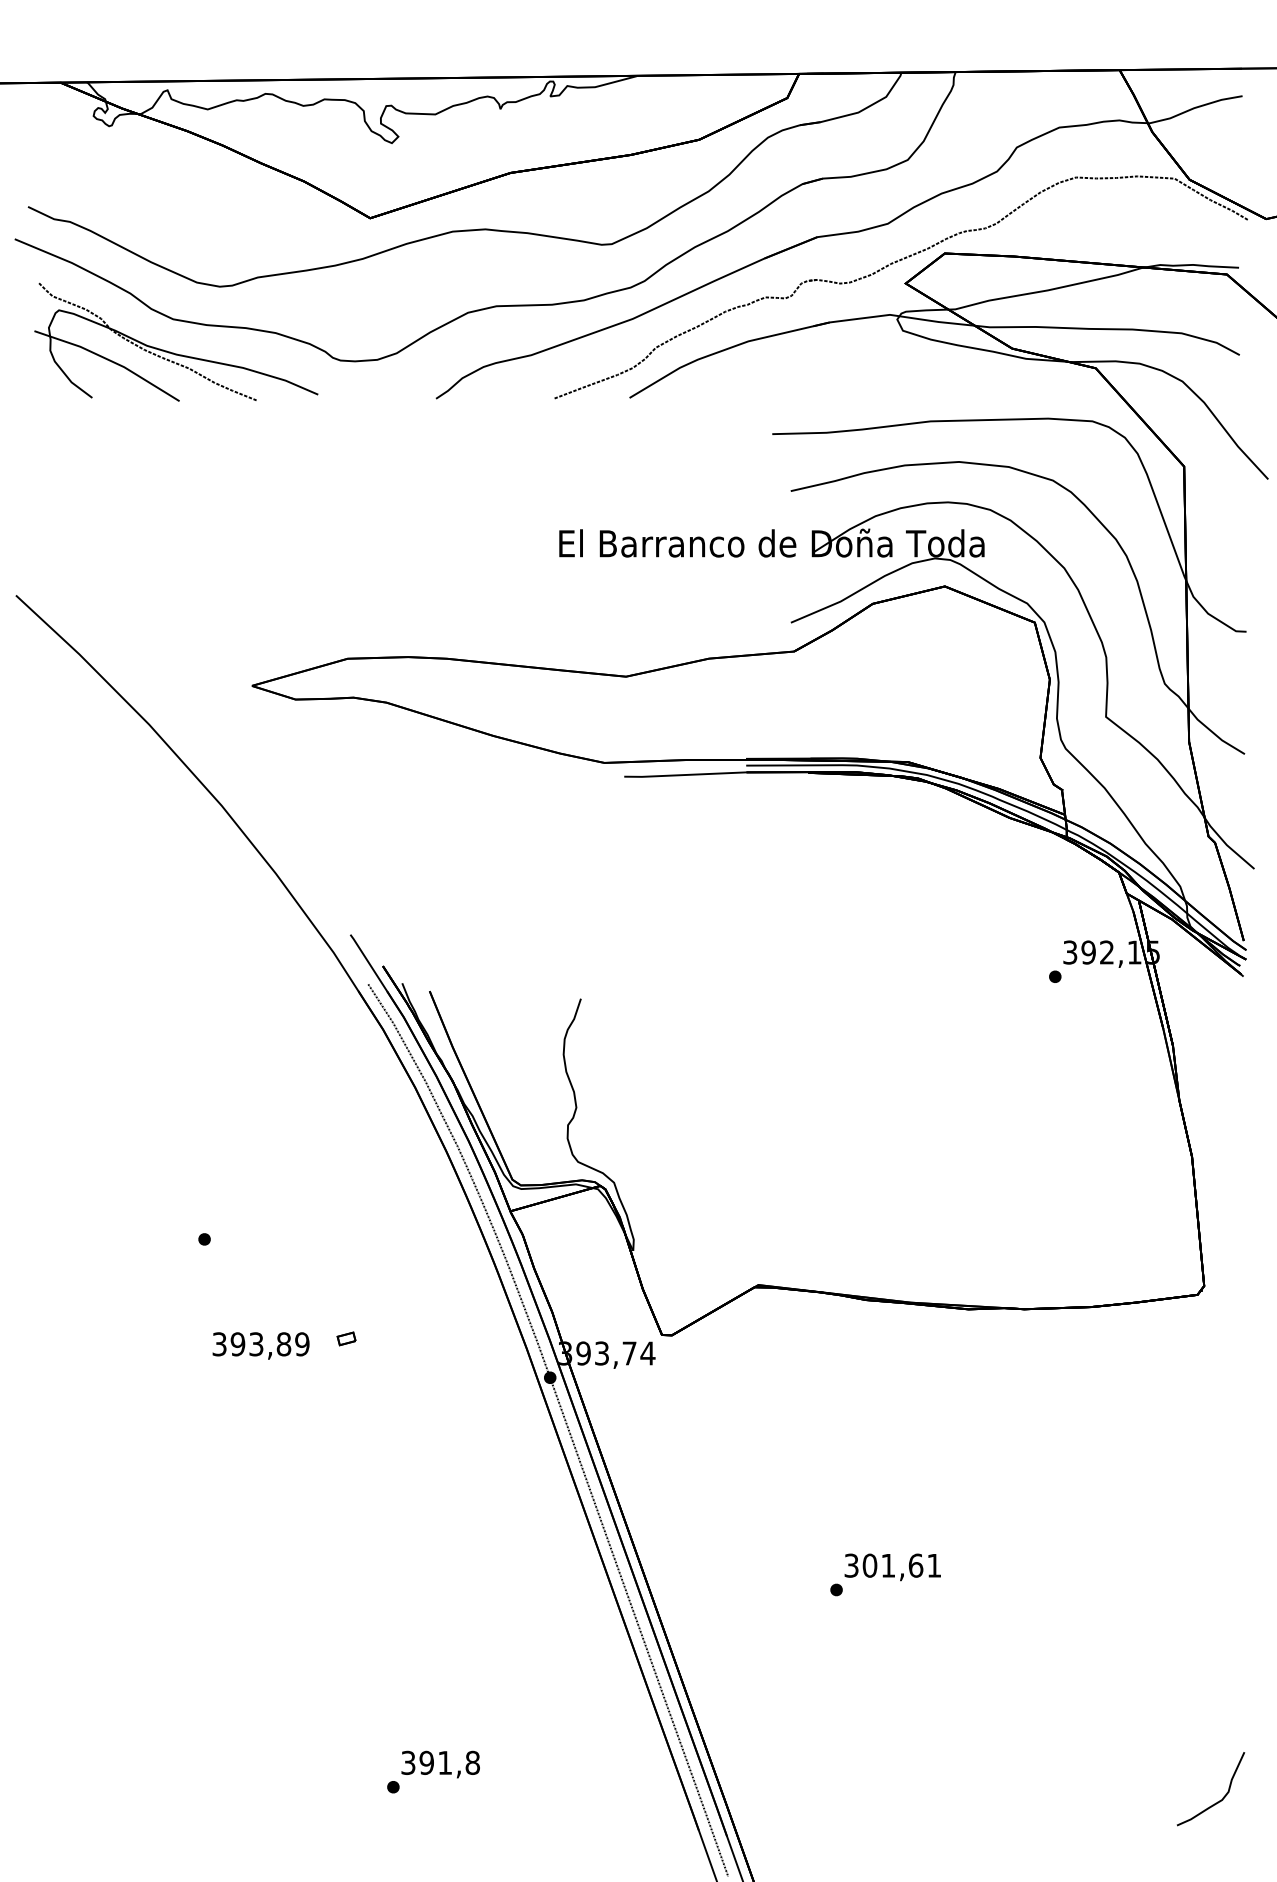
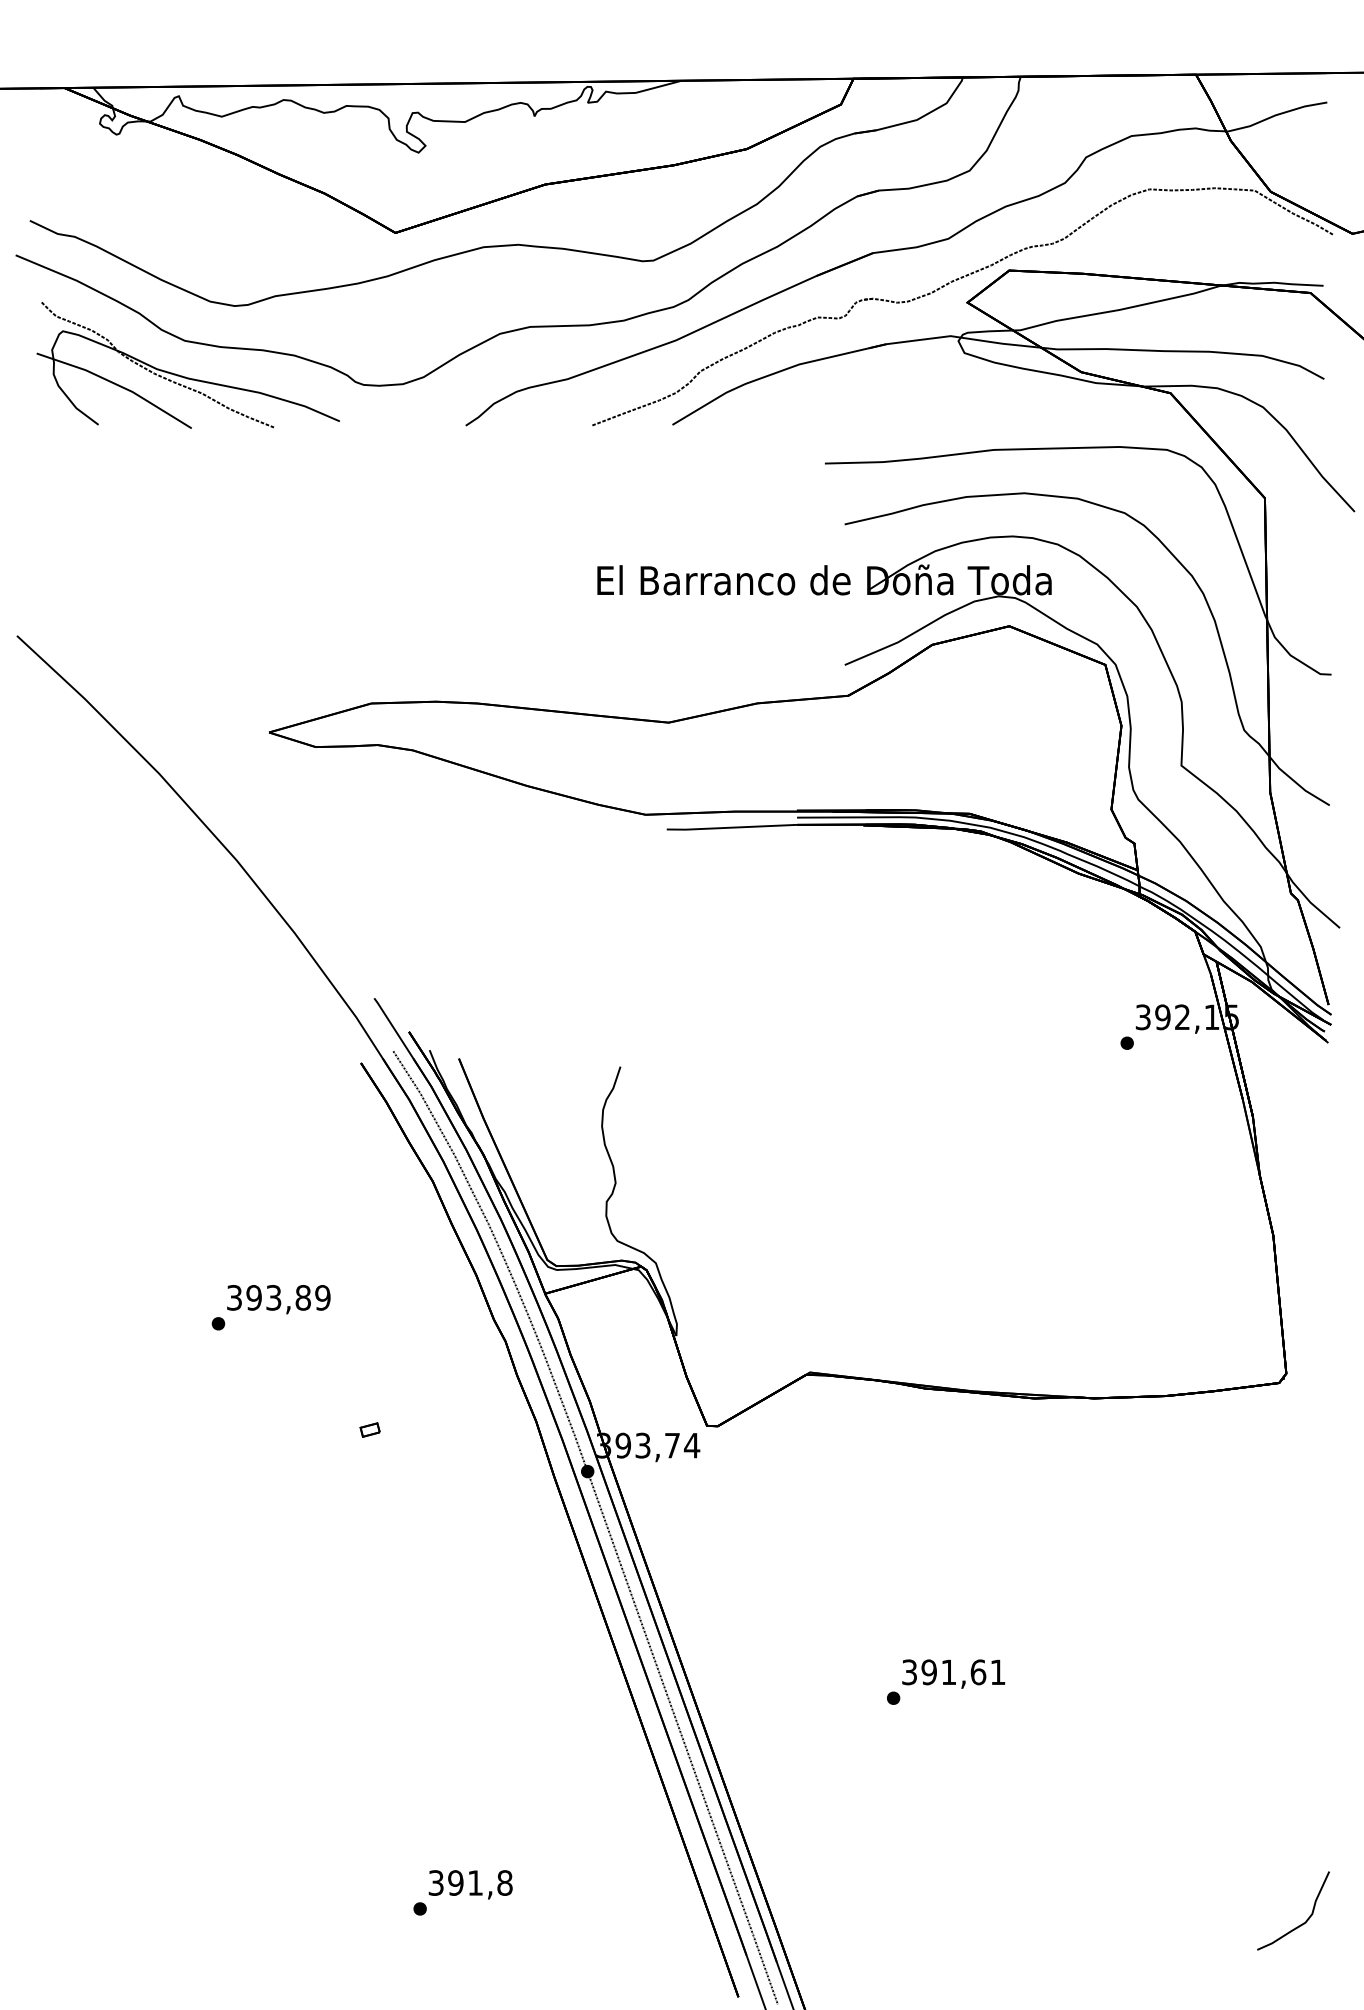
text: (260, 1345) -> (278, 1299), moved
part: (533, 1426) -> (569, 1523), added
text: (870, 1565) -> (929, 1672), 301,61 -> 391,61

